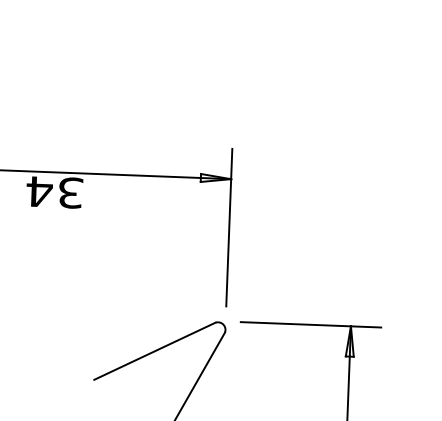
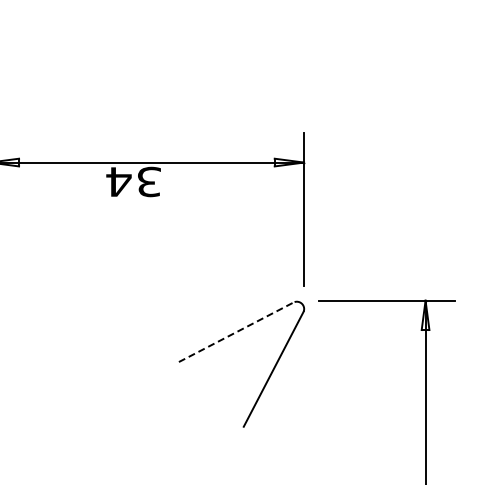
line: (154, 351) -> (236, 332), solid -> dashed

